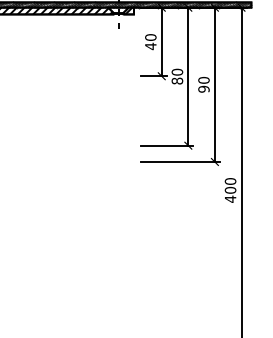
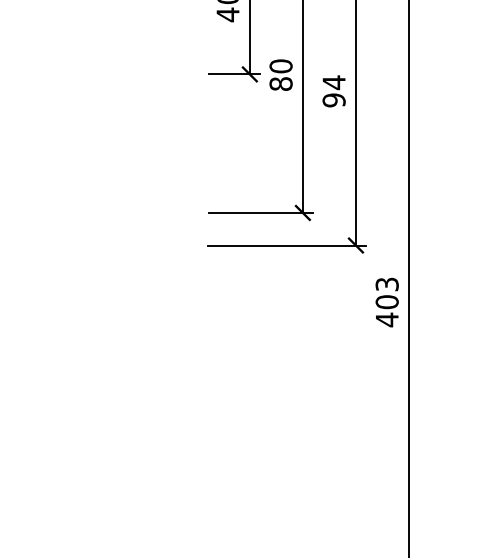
text: (203, 80) -> (333, 82), 90 -> 94
text: (230, 181) -> (387, 284), 400 -> 403

